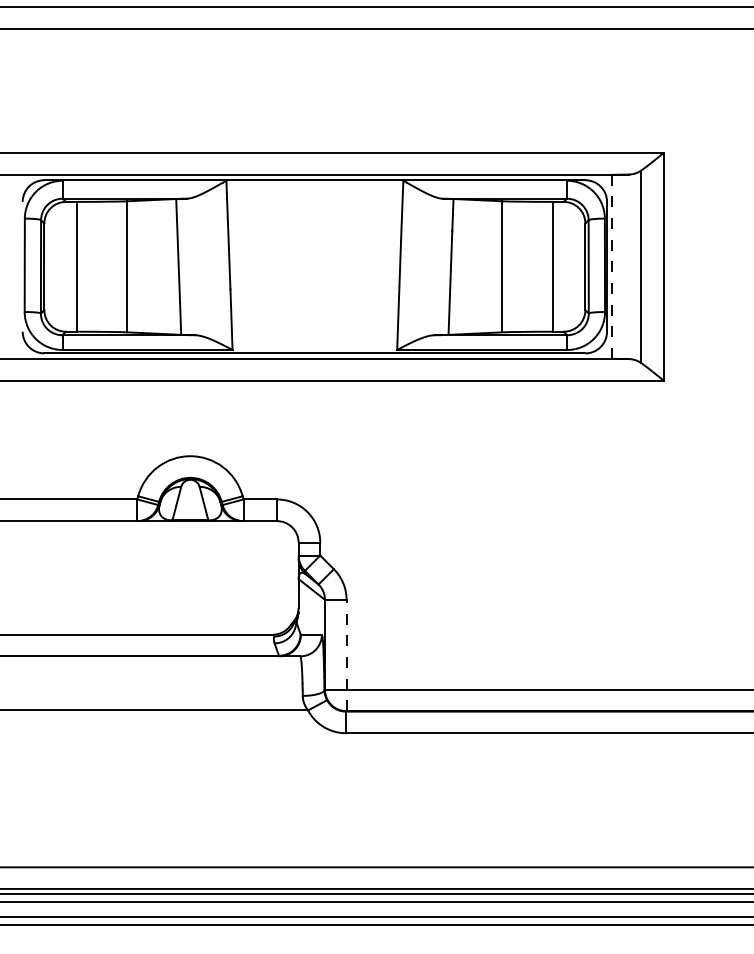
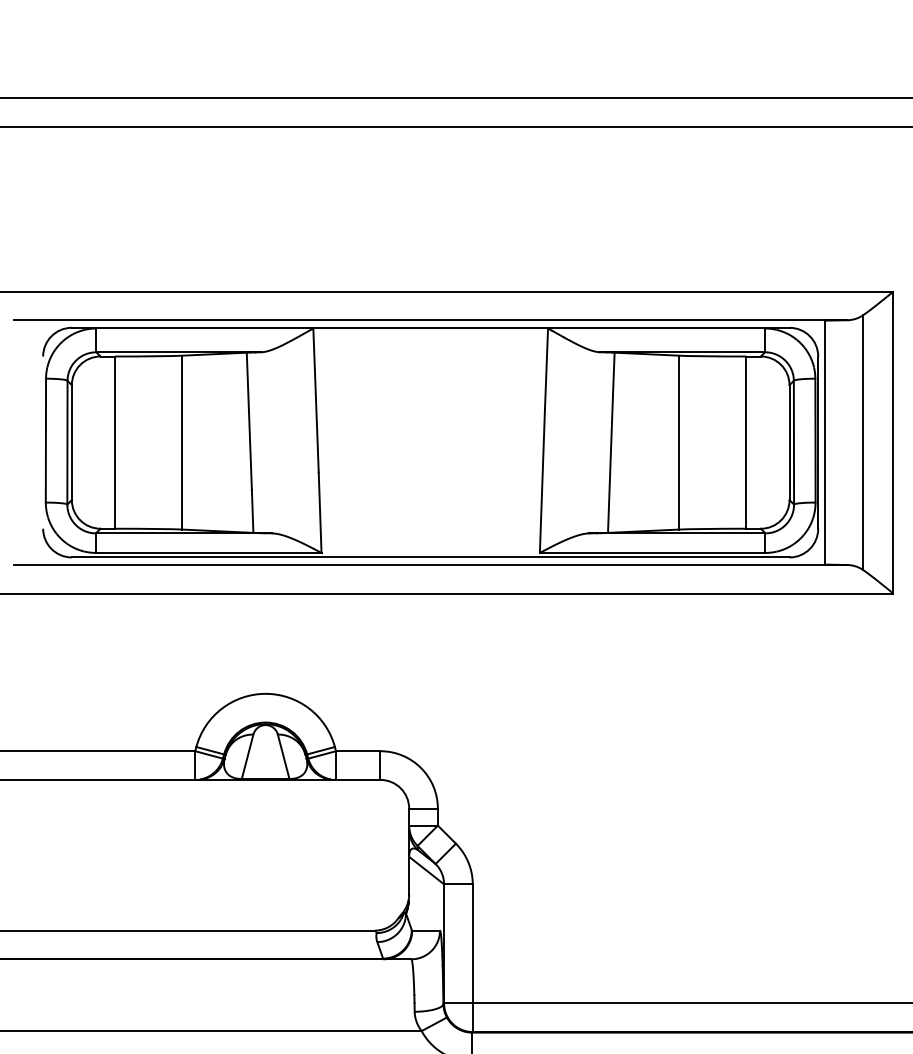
line: (612, 266) -> (825, 442), dashed -> solid
line: (346, 655) -> (472, 958), dashed -> solid

